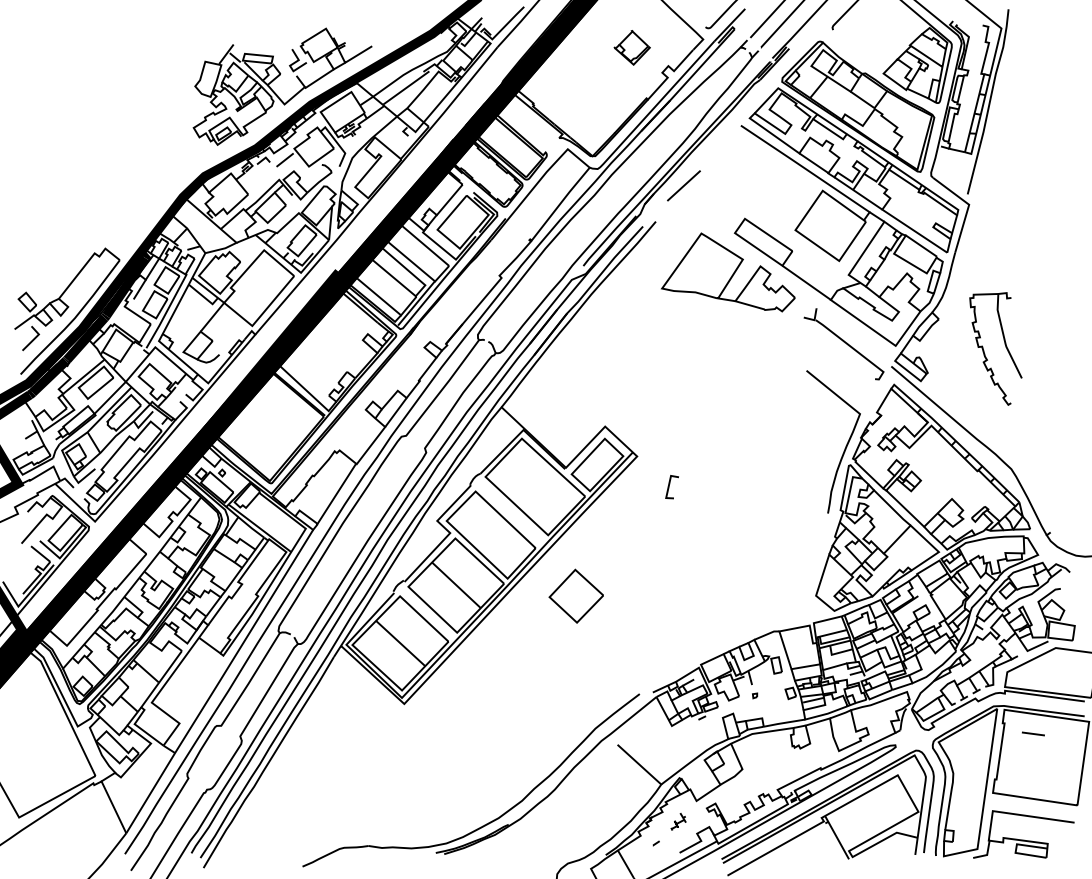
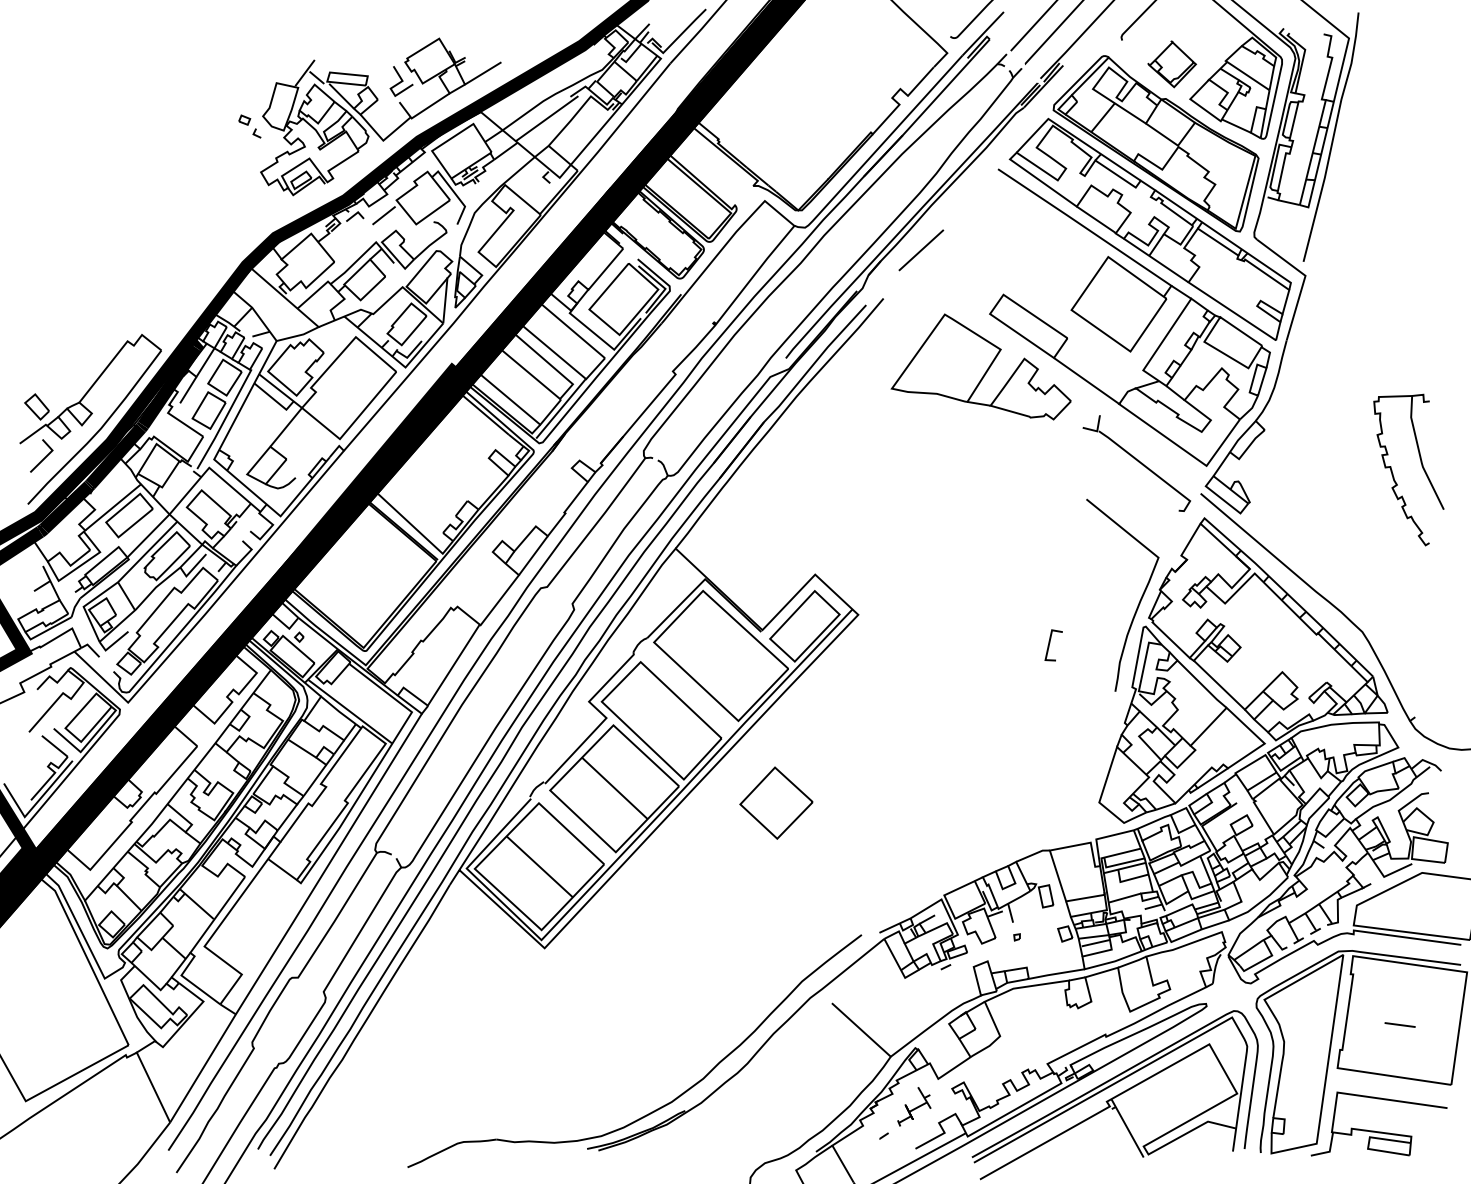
part: (631, 47) -> (1171, 63), moved
part: (184, 93) -> (248, 125), added
part: (1004, 344) -> (1420, 464), moved
line: (669, 487) -> (1050, 645), moved
line: (1033, 733) -> (1400, 1024), moved
part: (678, 821) -> (913, 1106), size x1.67

